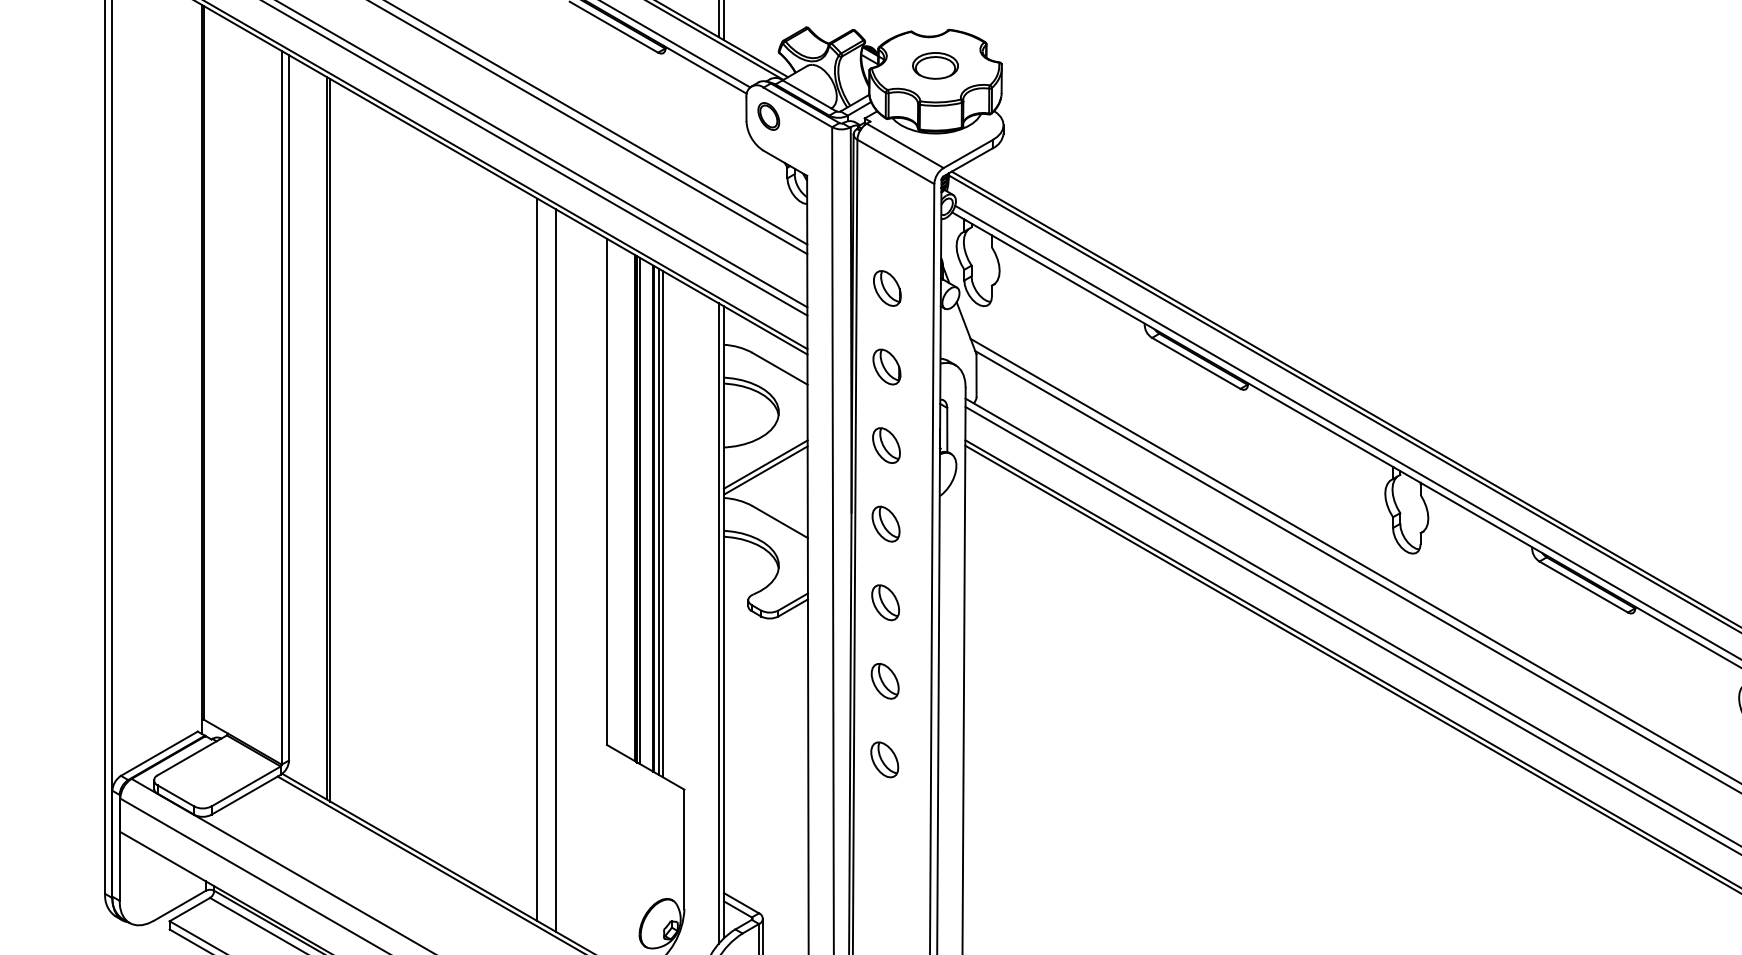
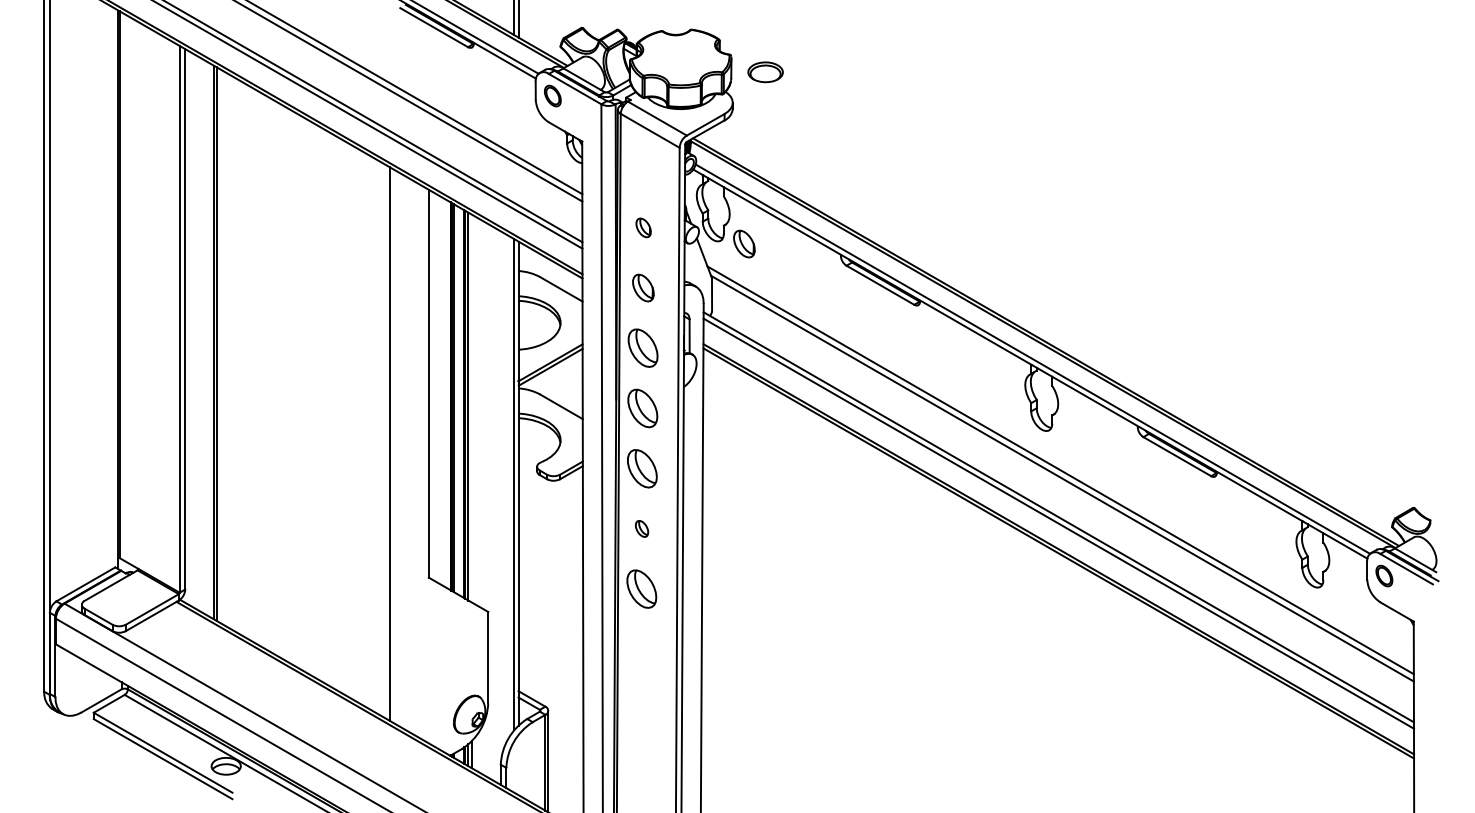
part: (935, 66) -> (765, 72), moved
part: (887, 288) -> (643, 227), size x0.7
part: (1018, 308) -> (744, 243), added
part: (885, 445) -> (642, 348), size x1.4
line: (662, 524) -> (471, 408), removed
part: (885, 524) -> (642, 408), size x1.4
line: (537, 559) -> (375, 435), removed
part: (885, 602) -> (642, 468), size x1.4
part: (884, 680) -> (641, 528), size x0.6
part: (884, 759) -> (641, 588), size x1.4

